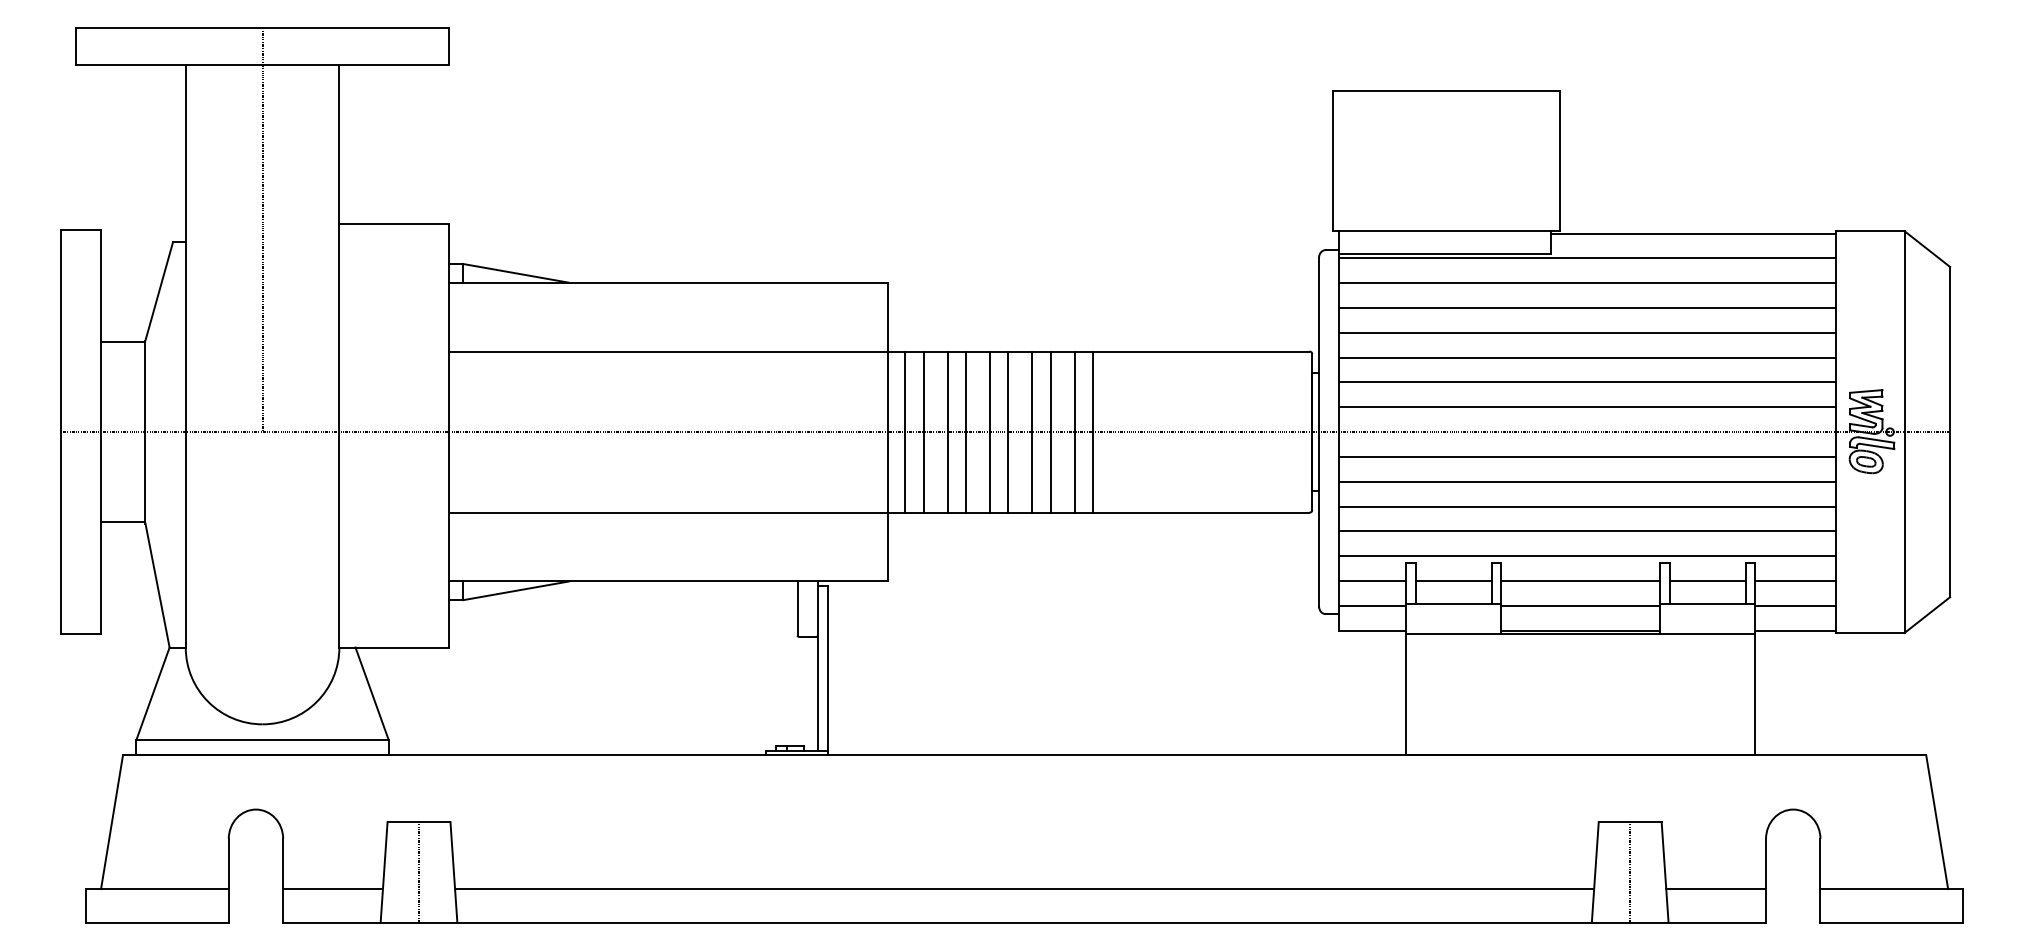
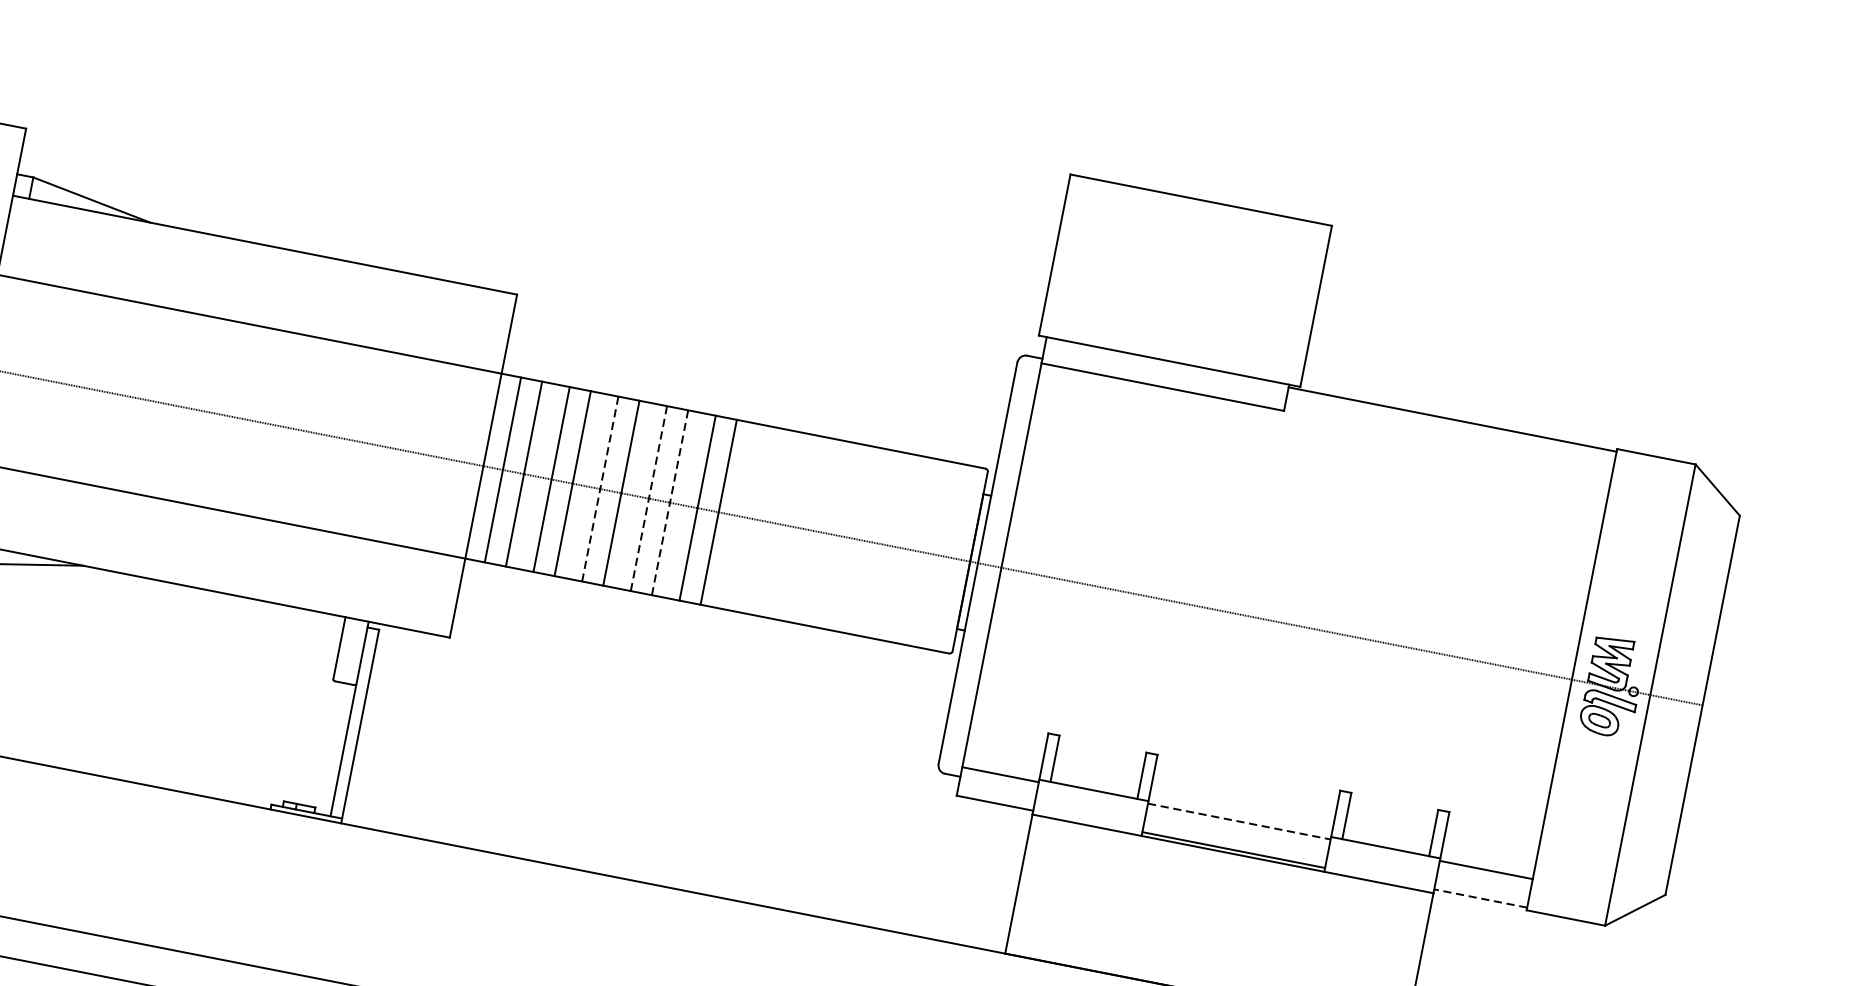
line: (1587, 258) -> (1325, 424), removed
line: (1587, 283) -> (1319, 453), removed
line: (1587, 308) -> (1314, 481), removed
line: (1587, 332) -> (1308, 509), removed
line: (1587, 357) -> (1303, 537), removed
line: (1587, 382) -> (1297, 566), removed
line: (1587, 407) -> (1291, 595), removed
line: (990, 432) -> (600, 489), solid -> dashed
line: (1032, 432) -> (648, 499), solid -> dashed
line: (1050, 432) -> (669, 503), solid -> dashed
line: (1587, 456) -> (1280, 651), removed
line: (1587, 481) -> (1275, 680), removed
line: (1587, 506) -> (1269, 709), removed
line: (1587, 531) -> (1263, 737), removed
line: (1587, 556) -> (1258, 766), removed
line: (1372, 580) -> (1005, 745), removed
line: (1453, 580) -> (1098, 763), removed
line: (1580, 580) -> (1244, 792), removed
line: (1707, 580) -> (1390, 821), removed
line: (1795, 580) -> (1491, 840), removed
line: (1580, 605) -> (1239, 821), solid -> dashed
line: (1795, 630) -> (1480, 898), solid -> dashed

